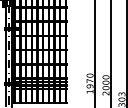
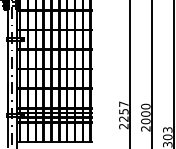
text: (89, 83) -> (123, 115), 1970 -> 2257

